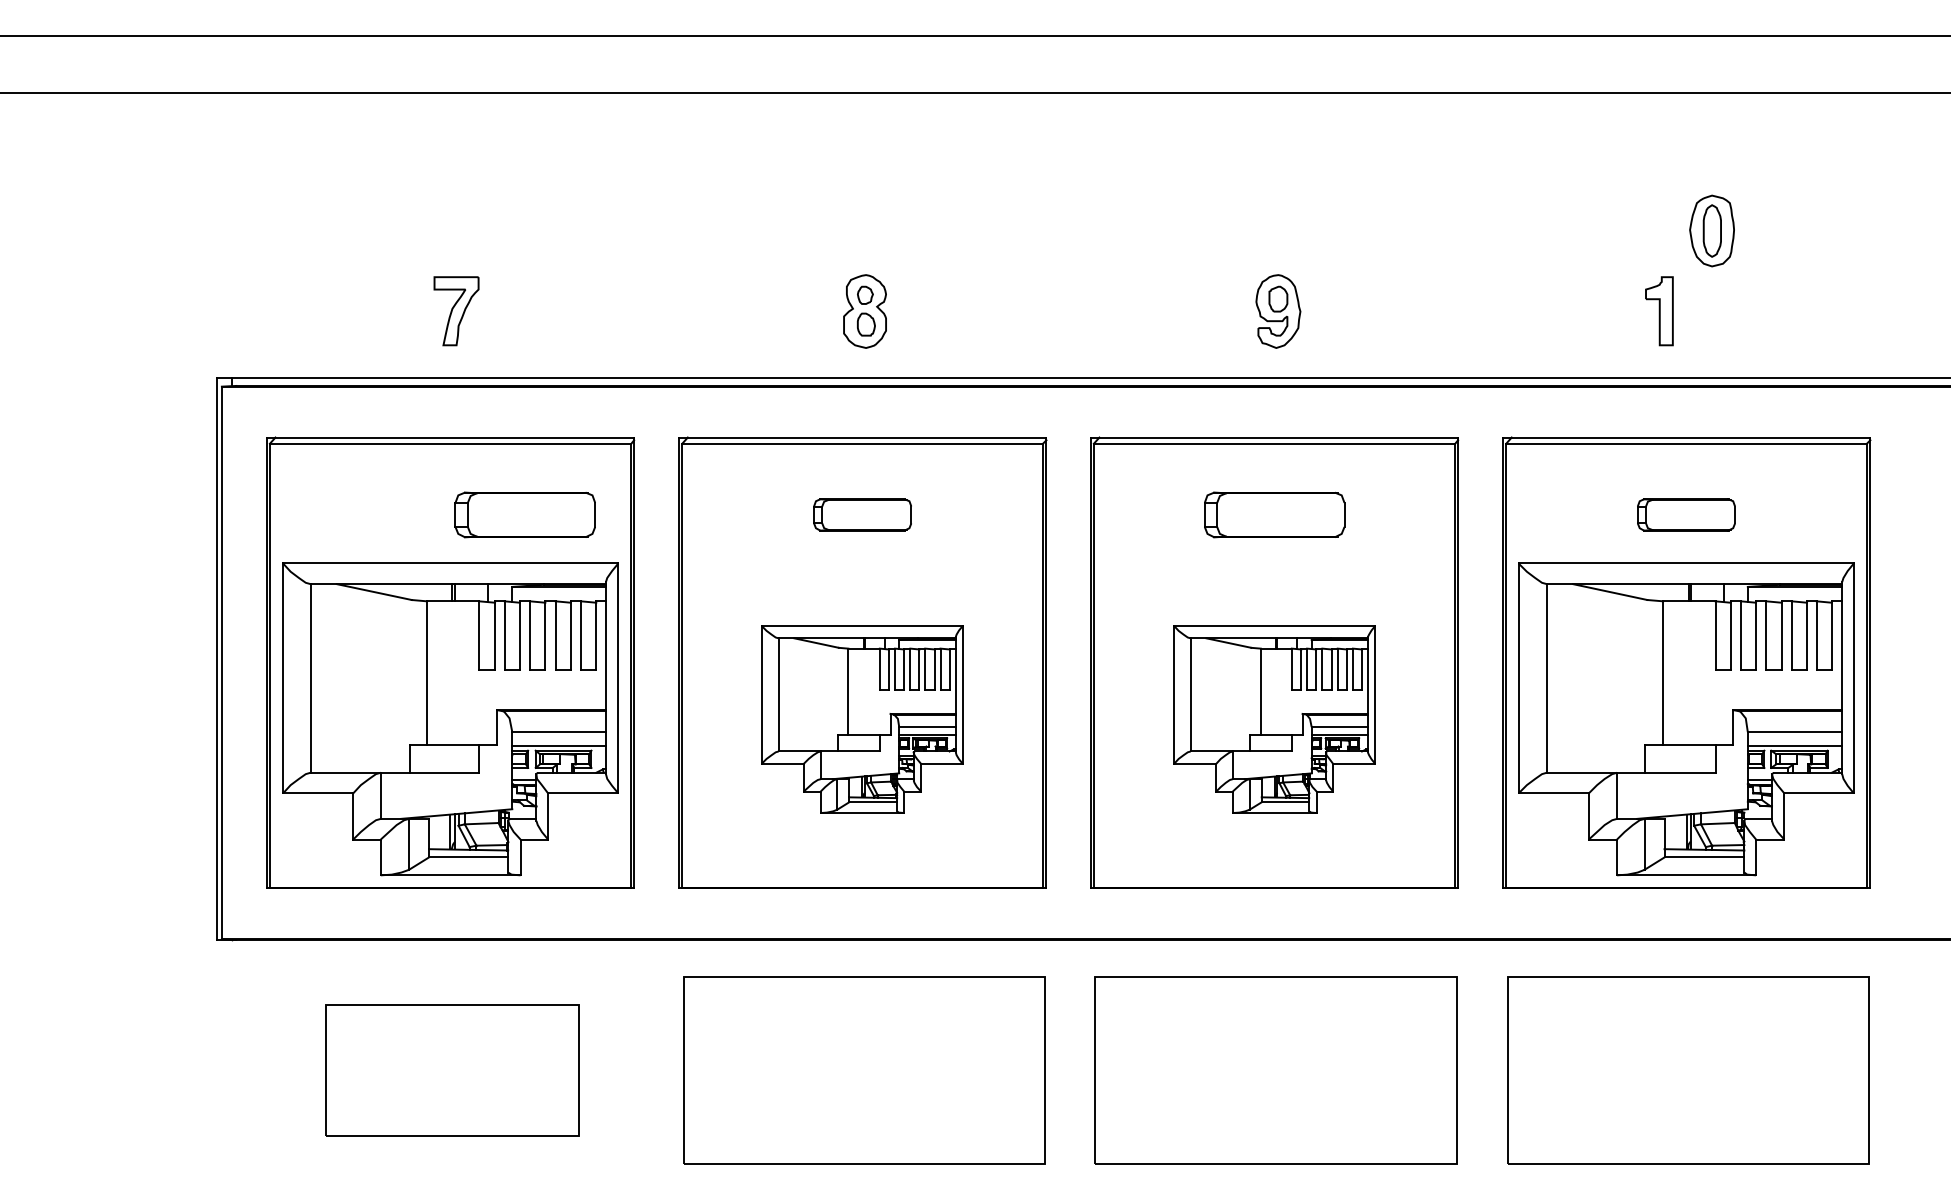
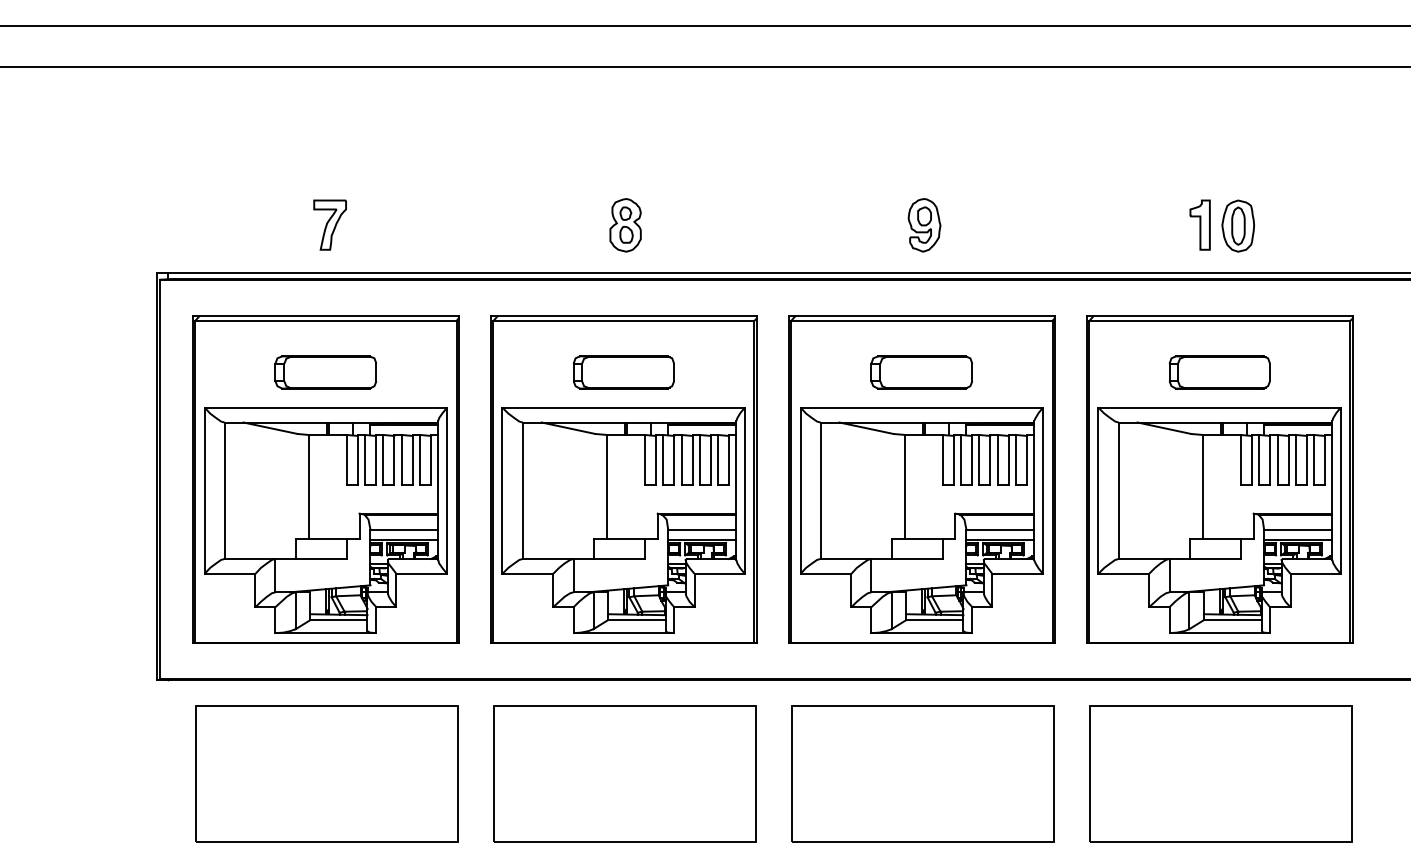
part: (1712, 230) -> (1238, 225), moved
part: (524, 514) -> (325, 372), moved
part: (862, 514) -> (623, 372), size x1.43
part: (1686, 514) -> (1219, 372), size x1.43
part: (862, 719) -> (623, 520), size x1.67
part: (1274, 719) -> (921, 520), size x1.67
part: (451, 1069) -> (326, 773), size x1.43

